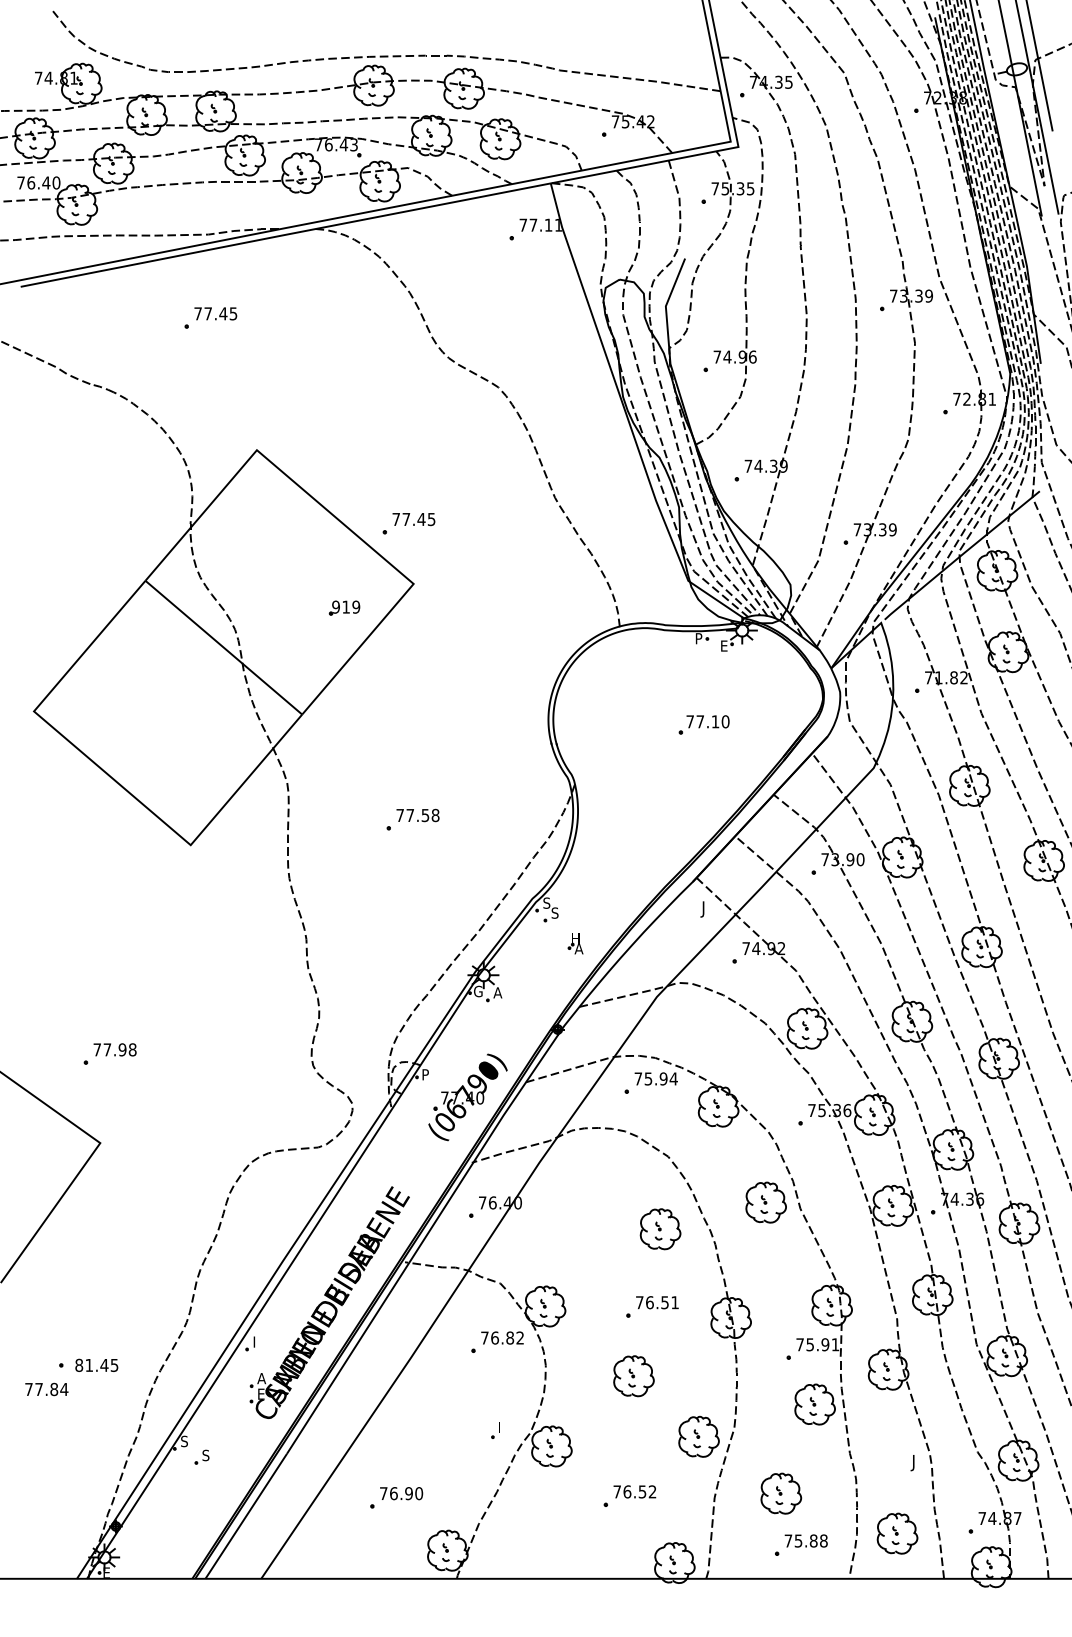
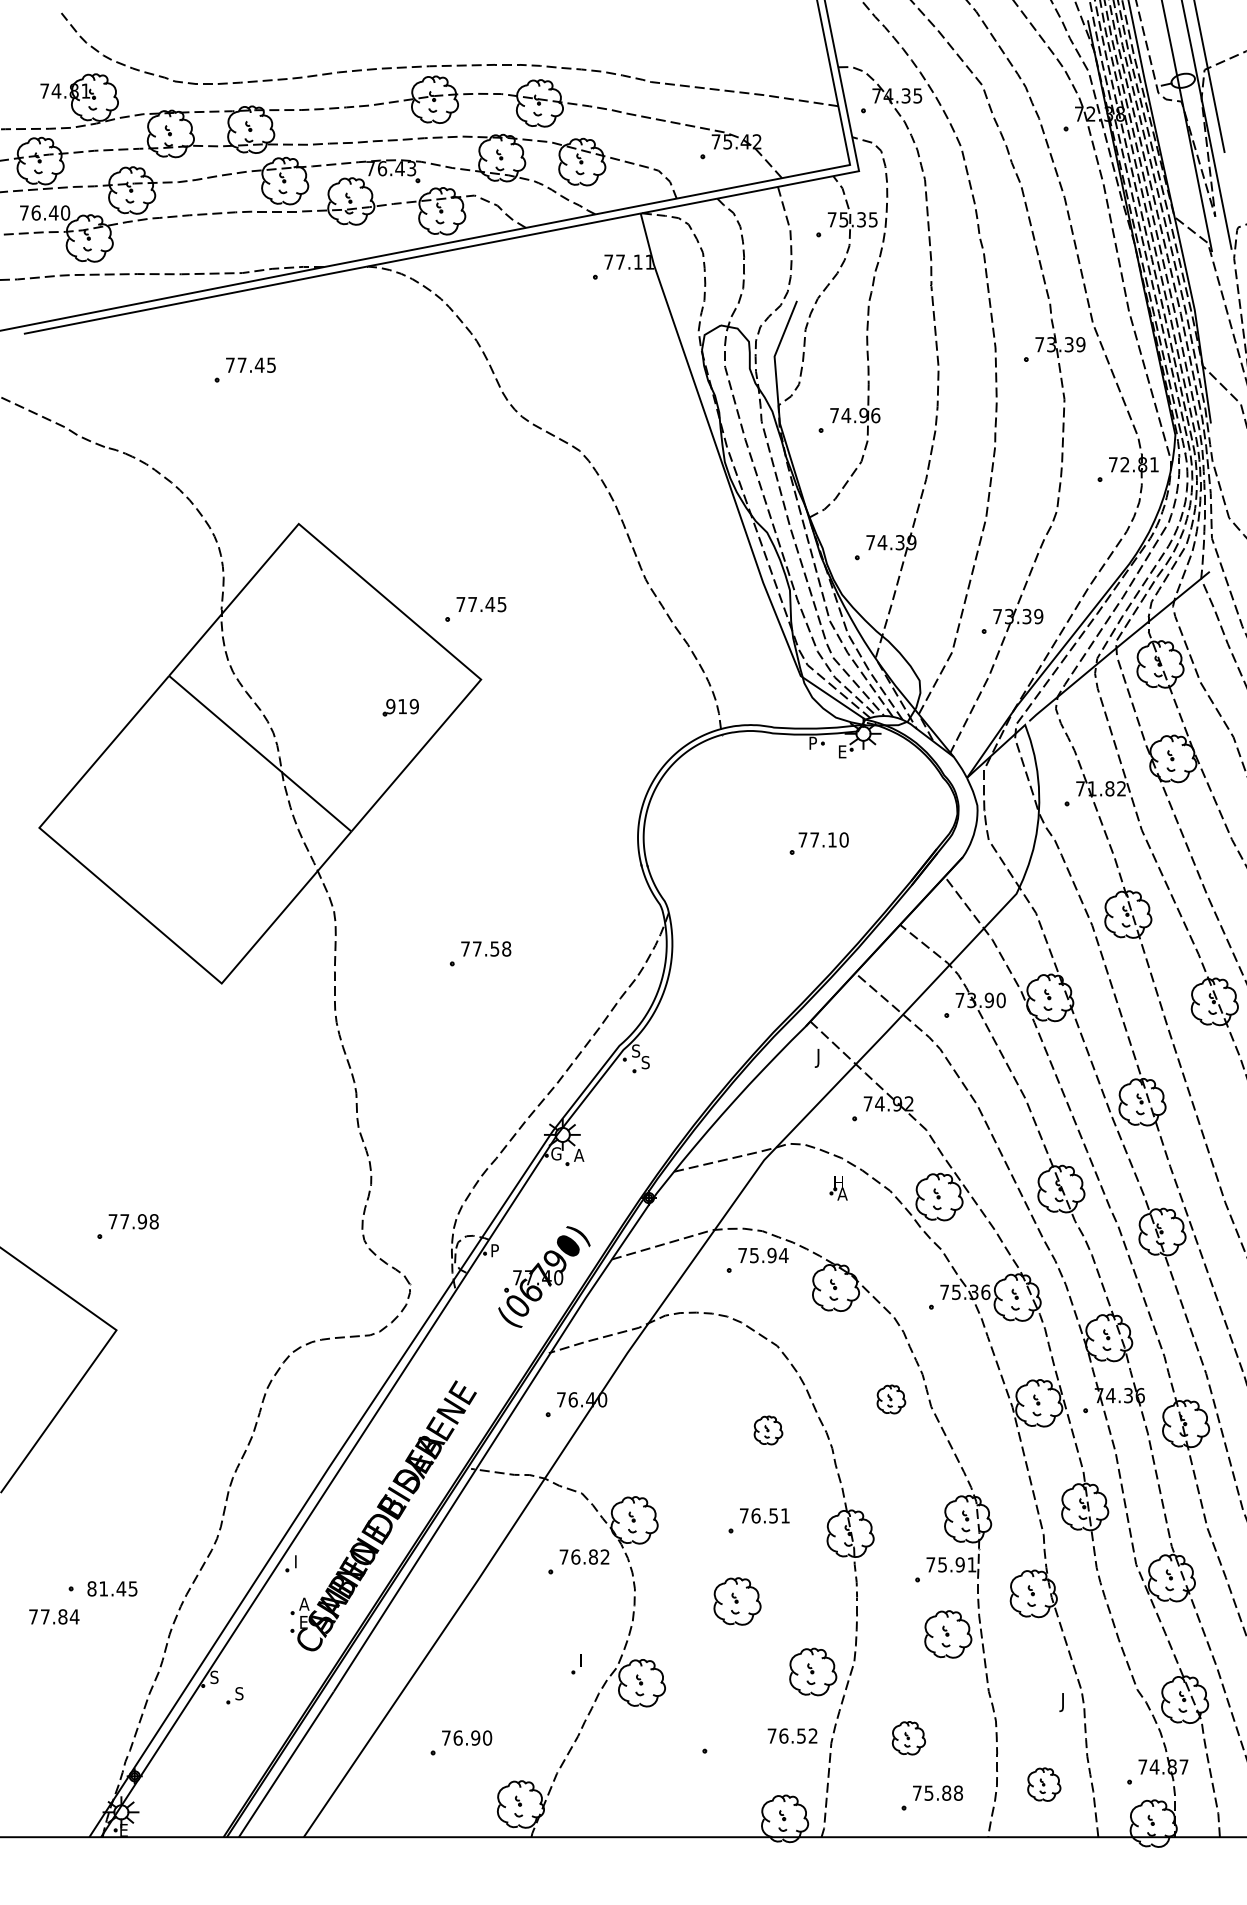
part: (575, 943) -> (838, 1188), moved
part: (766, 1202) -> (891, 1399), size x0.6
part: (660, 1229) -> (768, 1430), size x0.6
text: (634, 1491) -> (792, 1735), moved
part: (780, 1493) -> (908, 1738), size x0.7
part: (897, 1533) -> (1044, 1784), size x0.7

